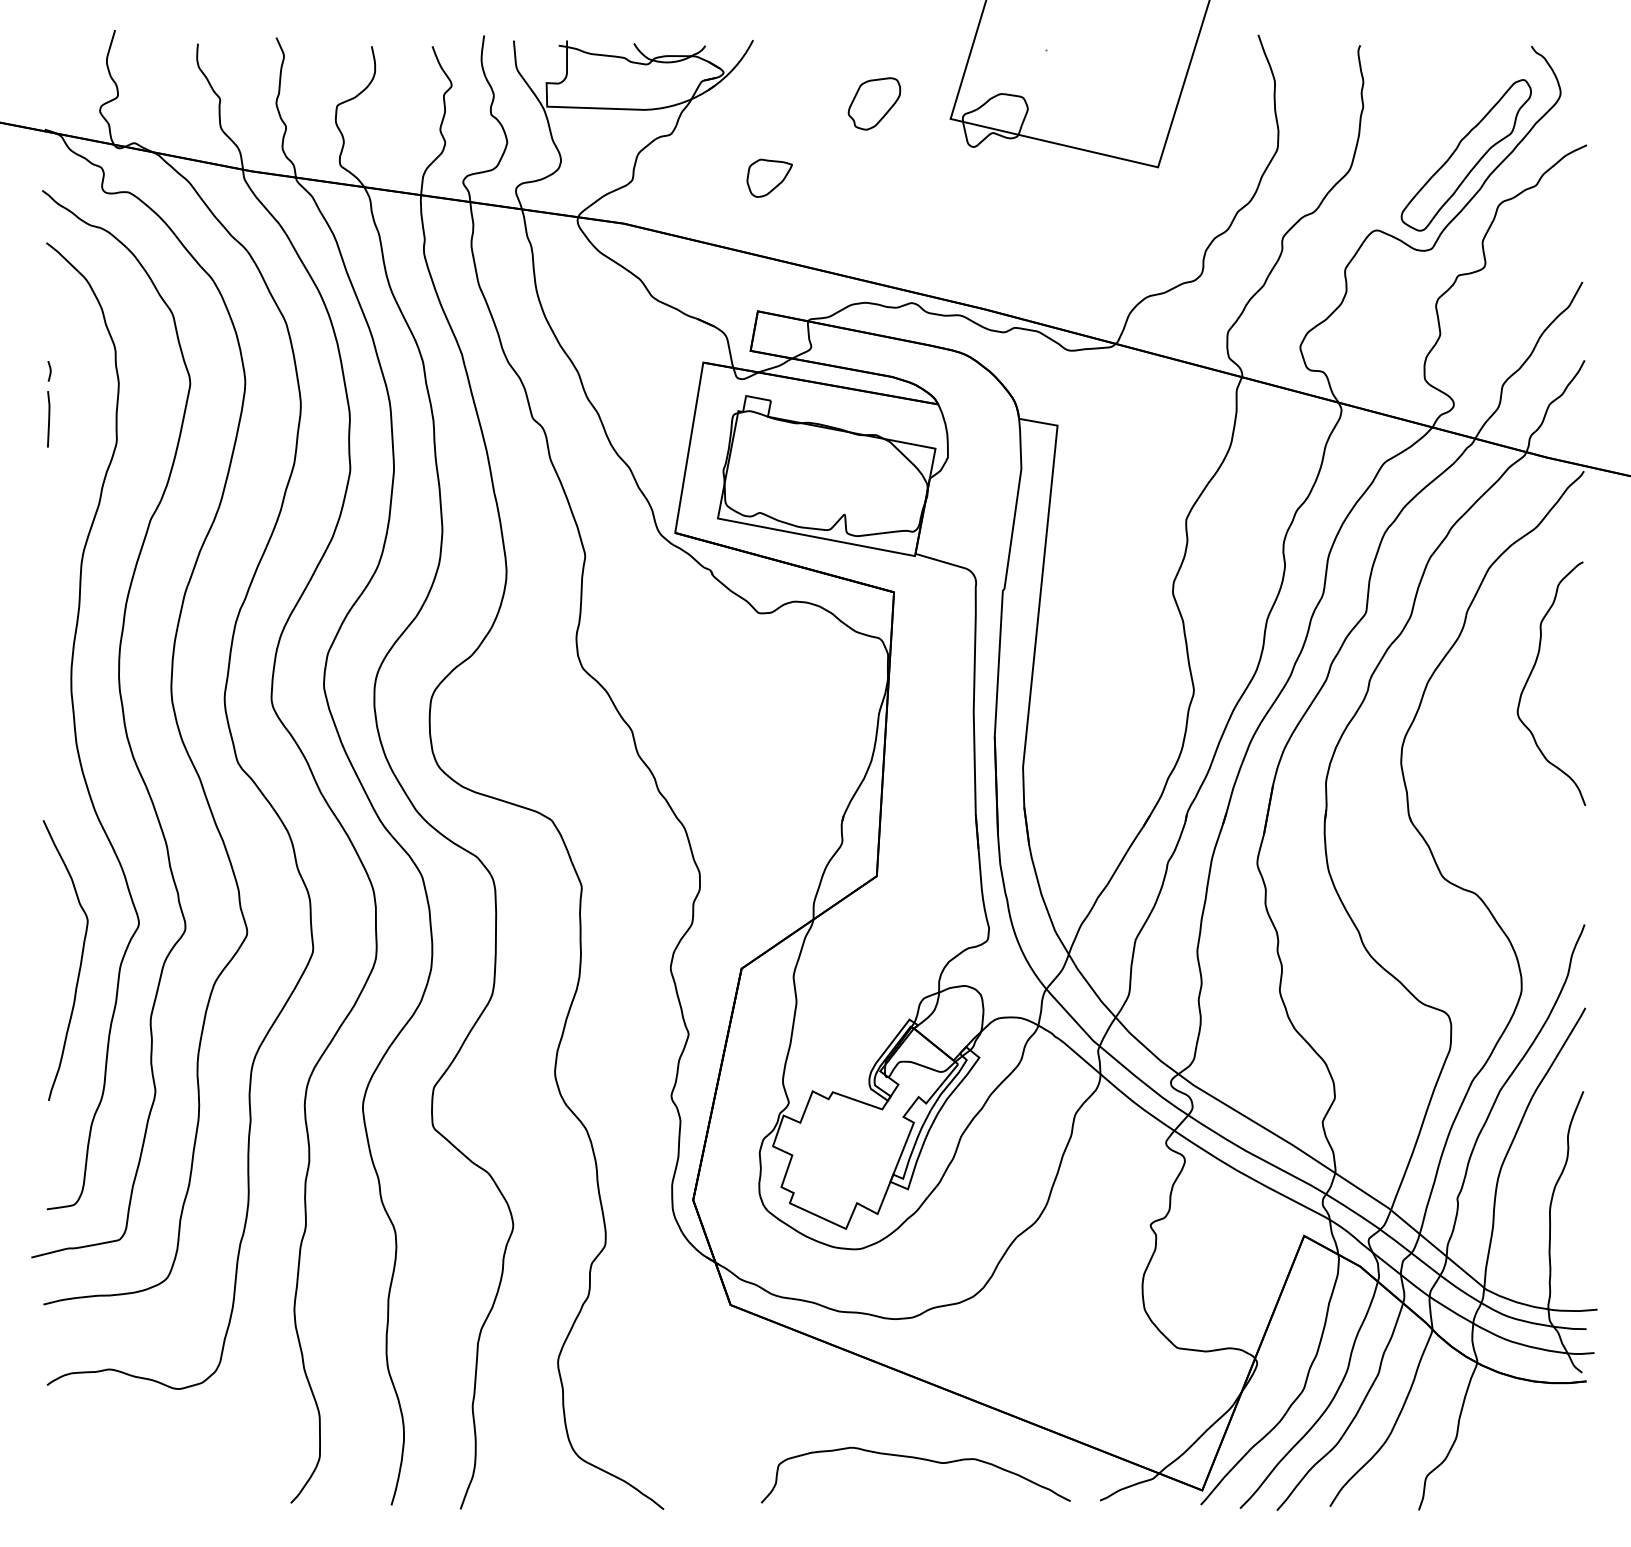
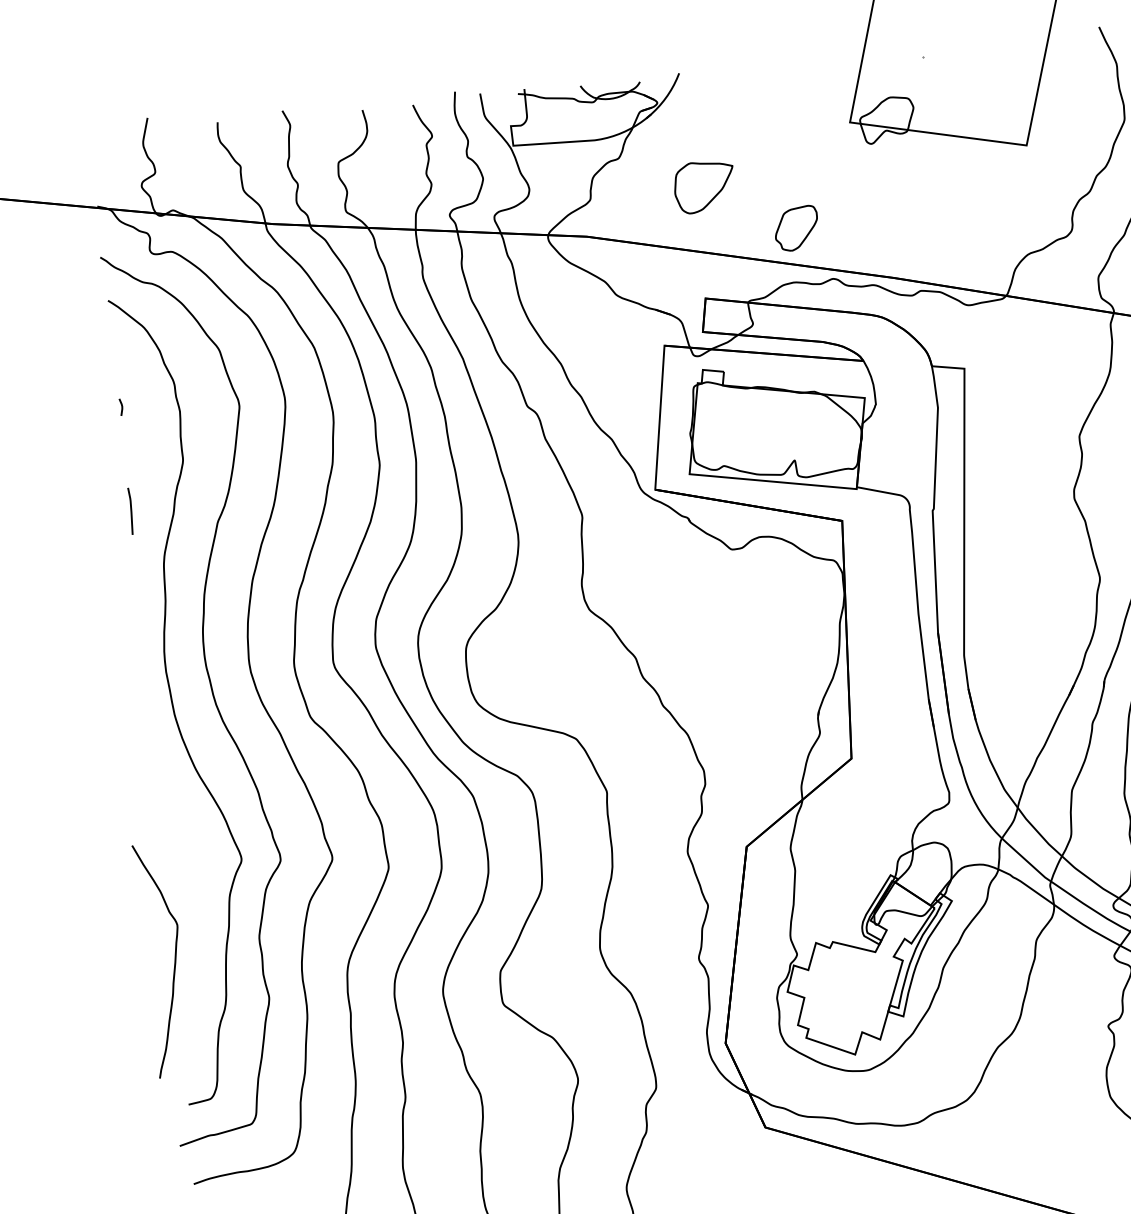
part: (874, 103) -> (796, 228), moved
part: (769, 177) -> (704, 186), size x1.6
line: (48, 419) -> (130, 511), moved
curve: (79, 965) -> (174, 963), moved

